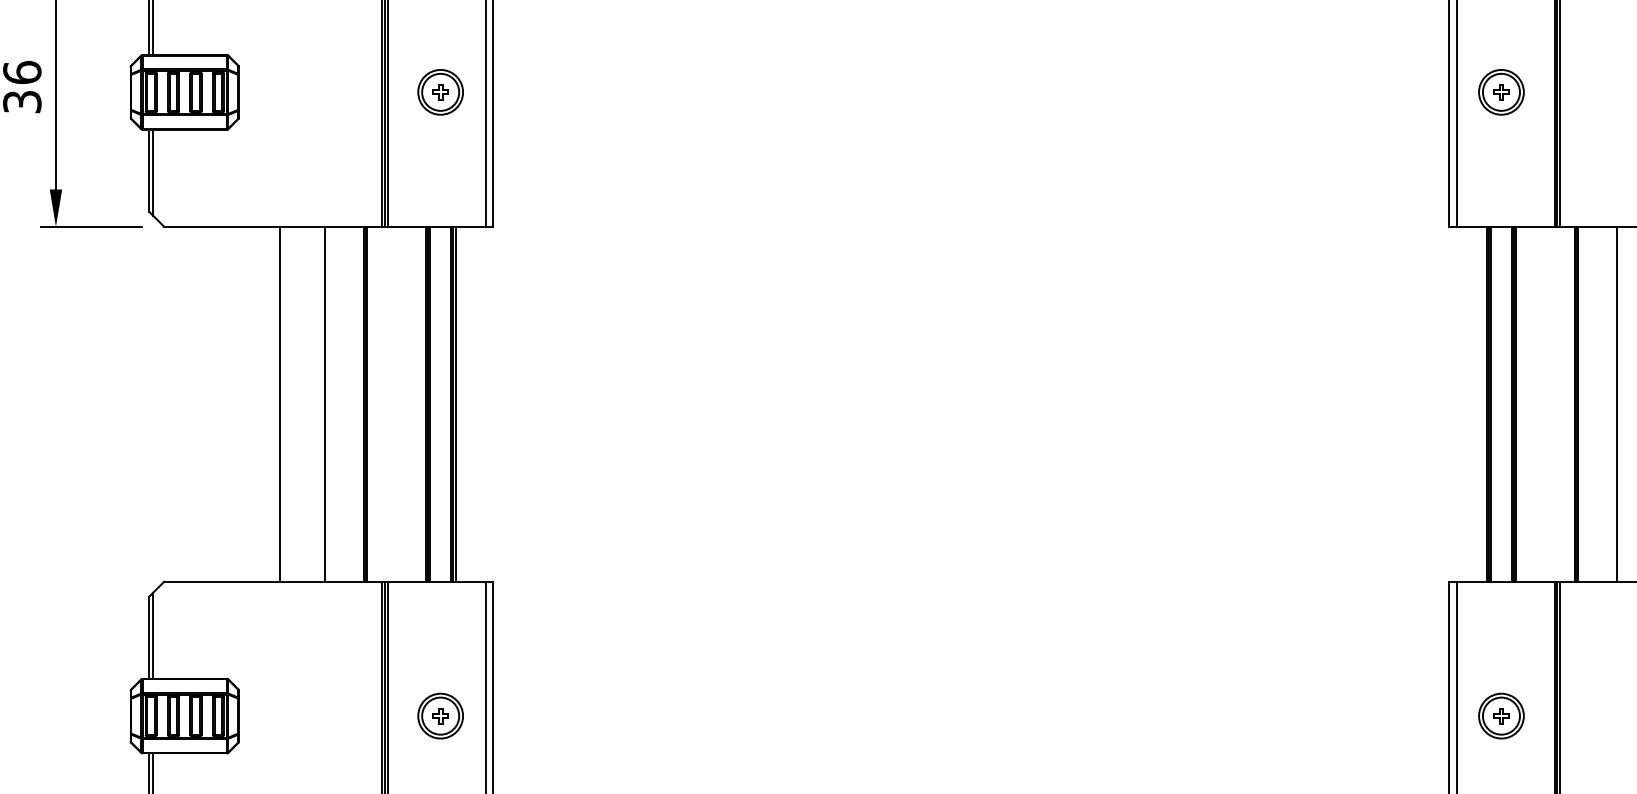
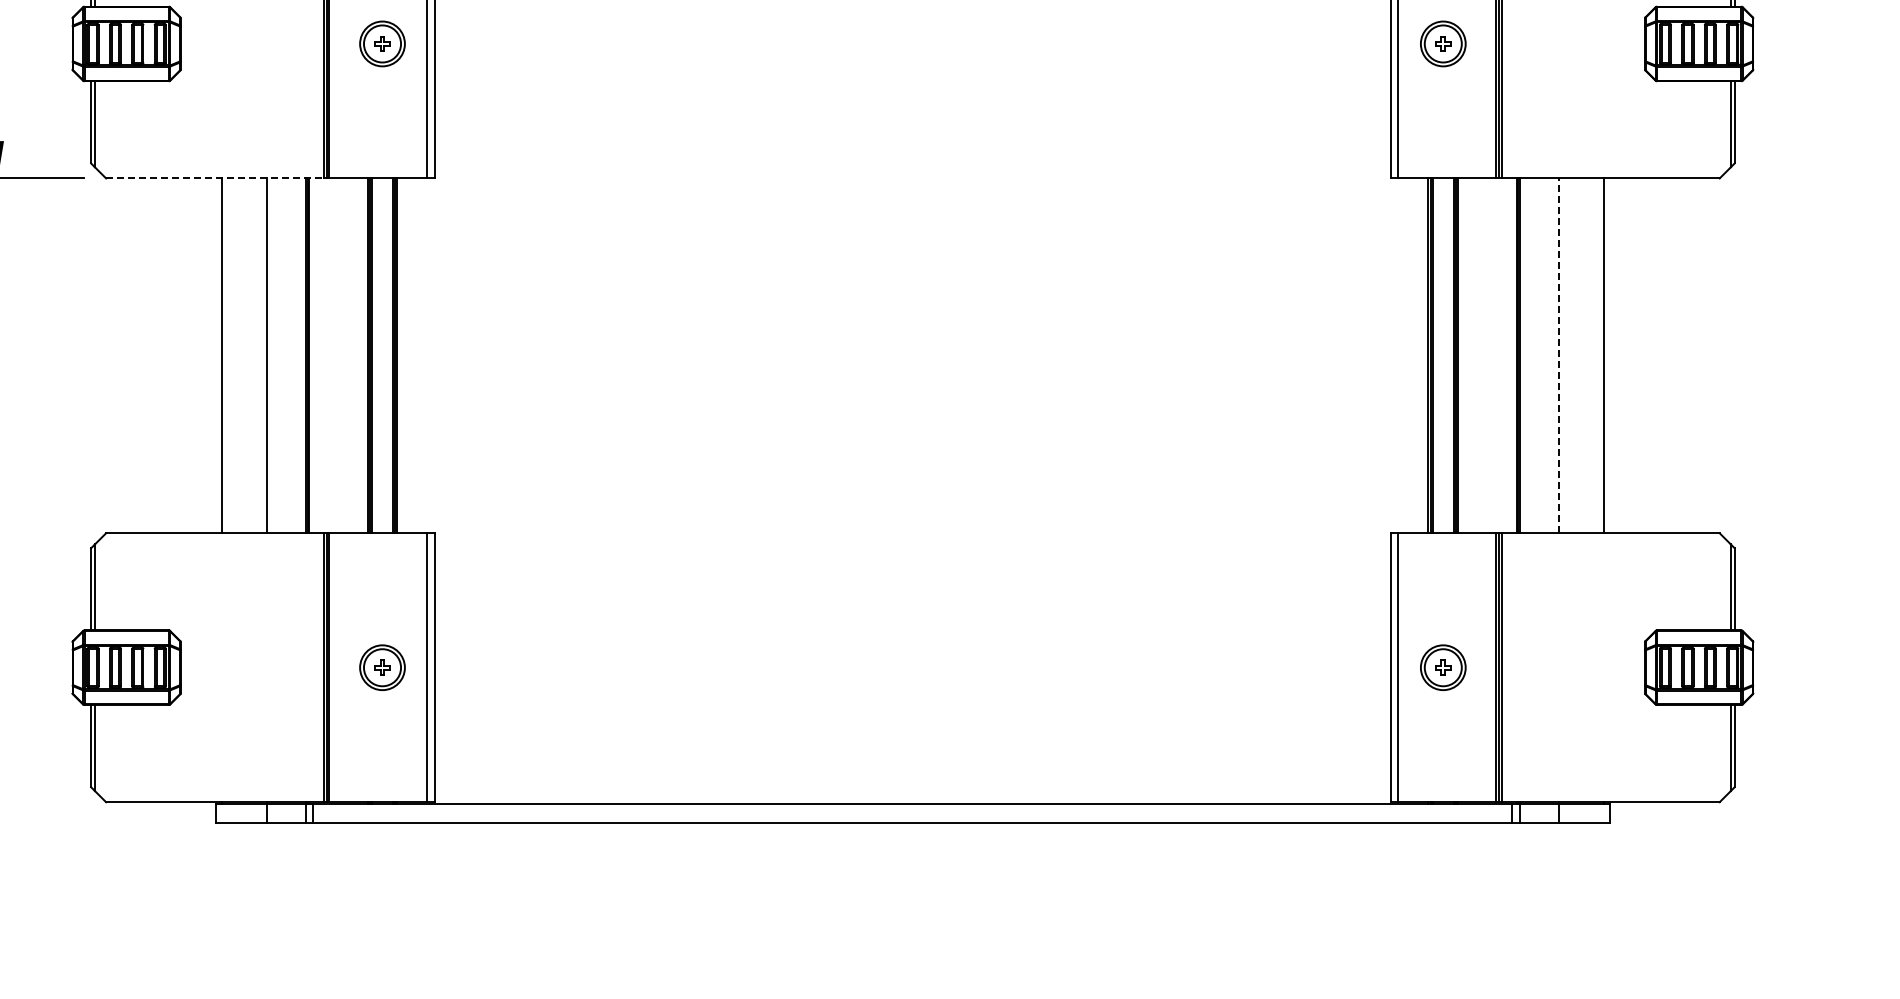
line: (272, 226) -> (214, 178), solid -> dashed
line: (1617, 403) -> (1559, 355), solid -> dashed

